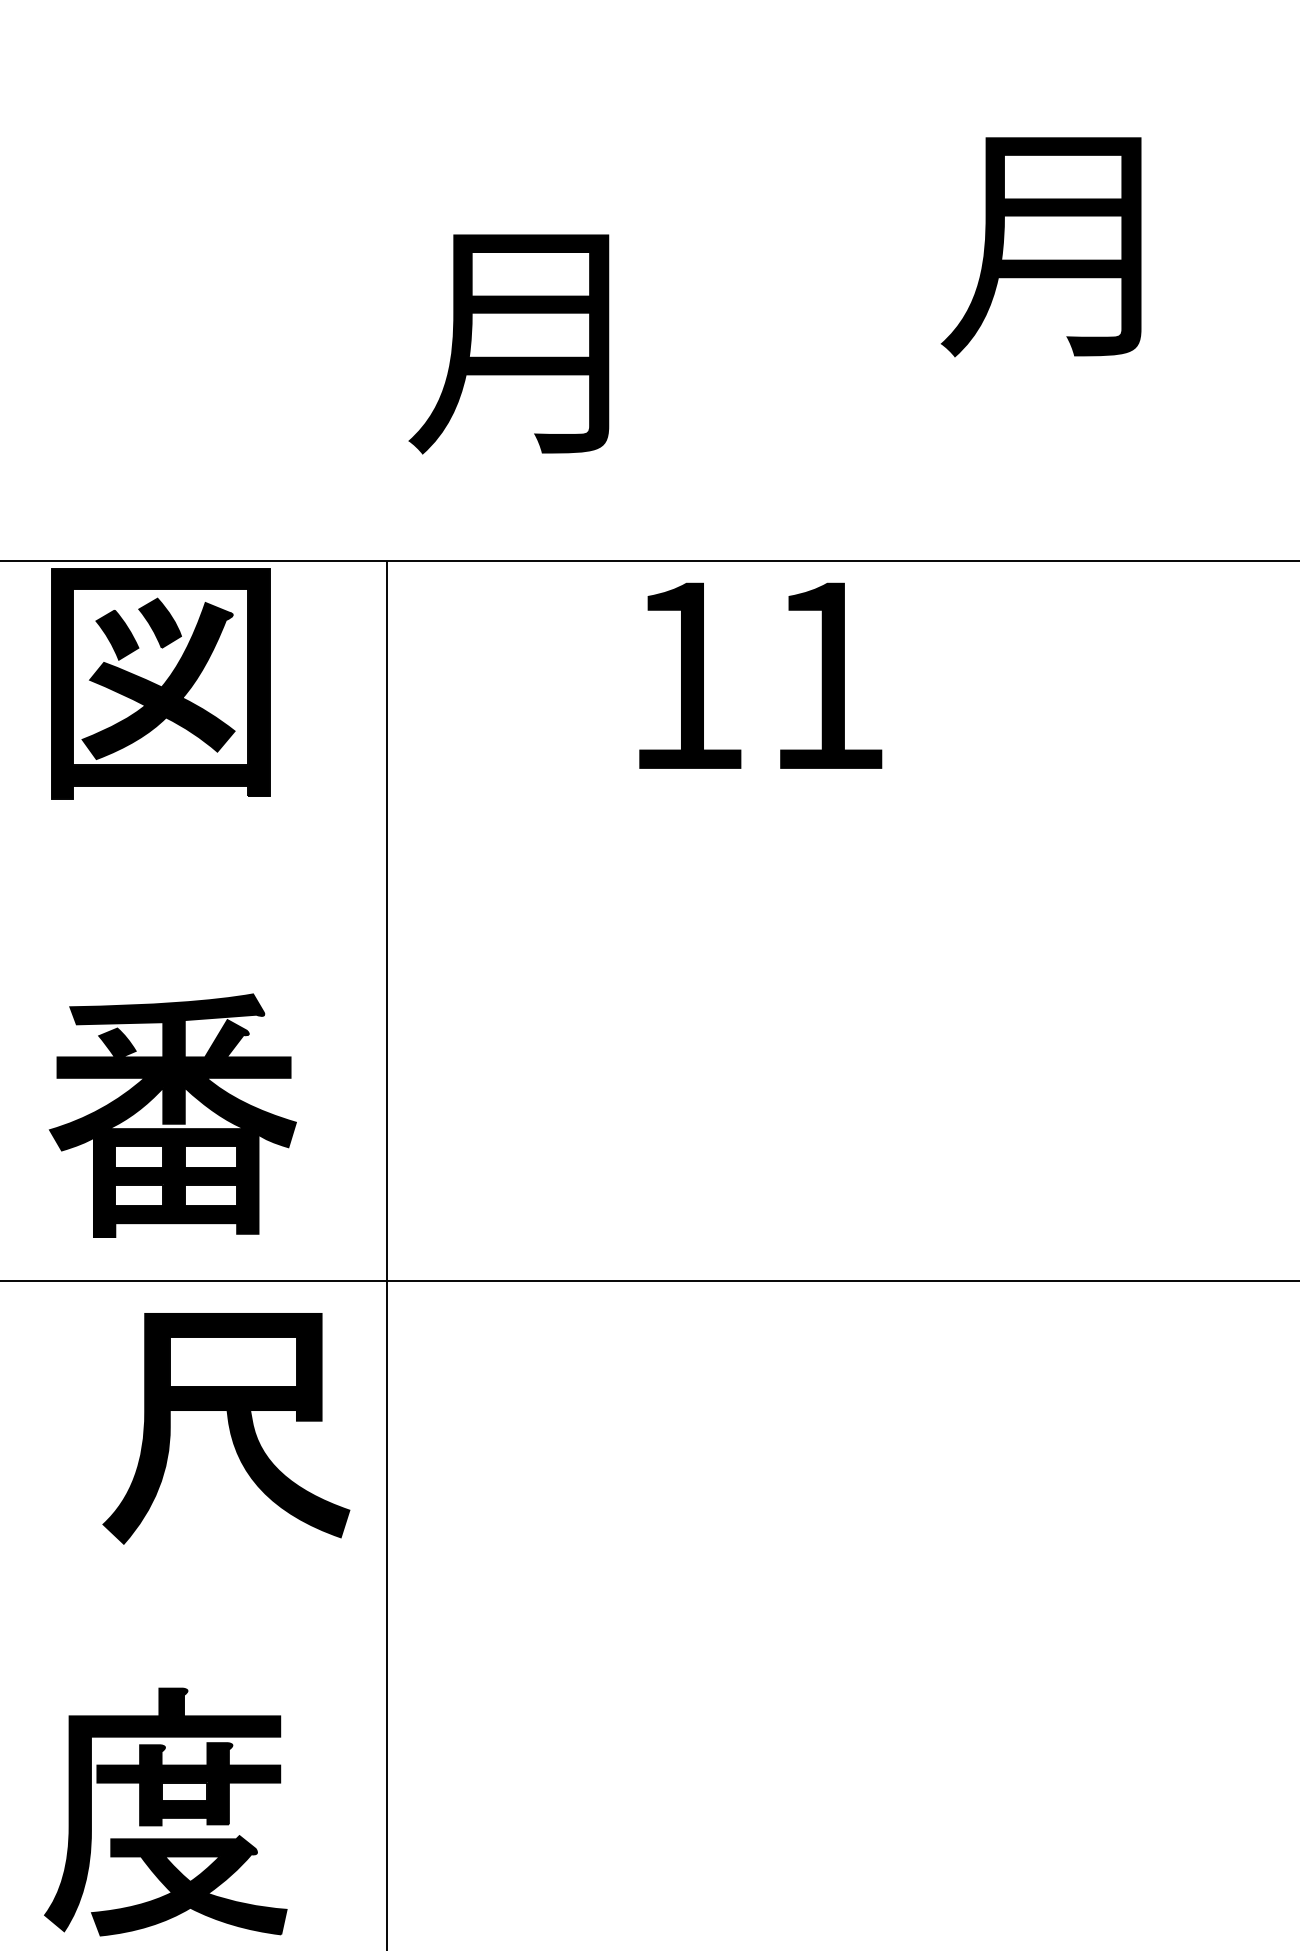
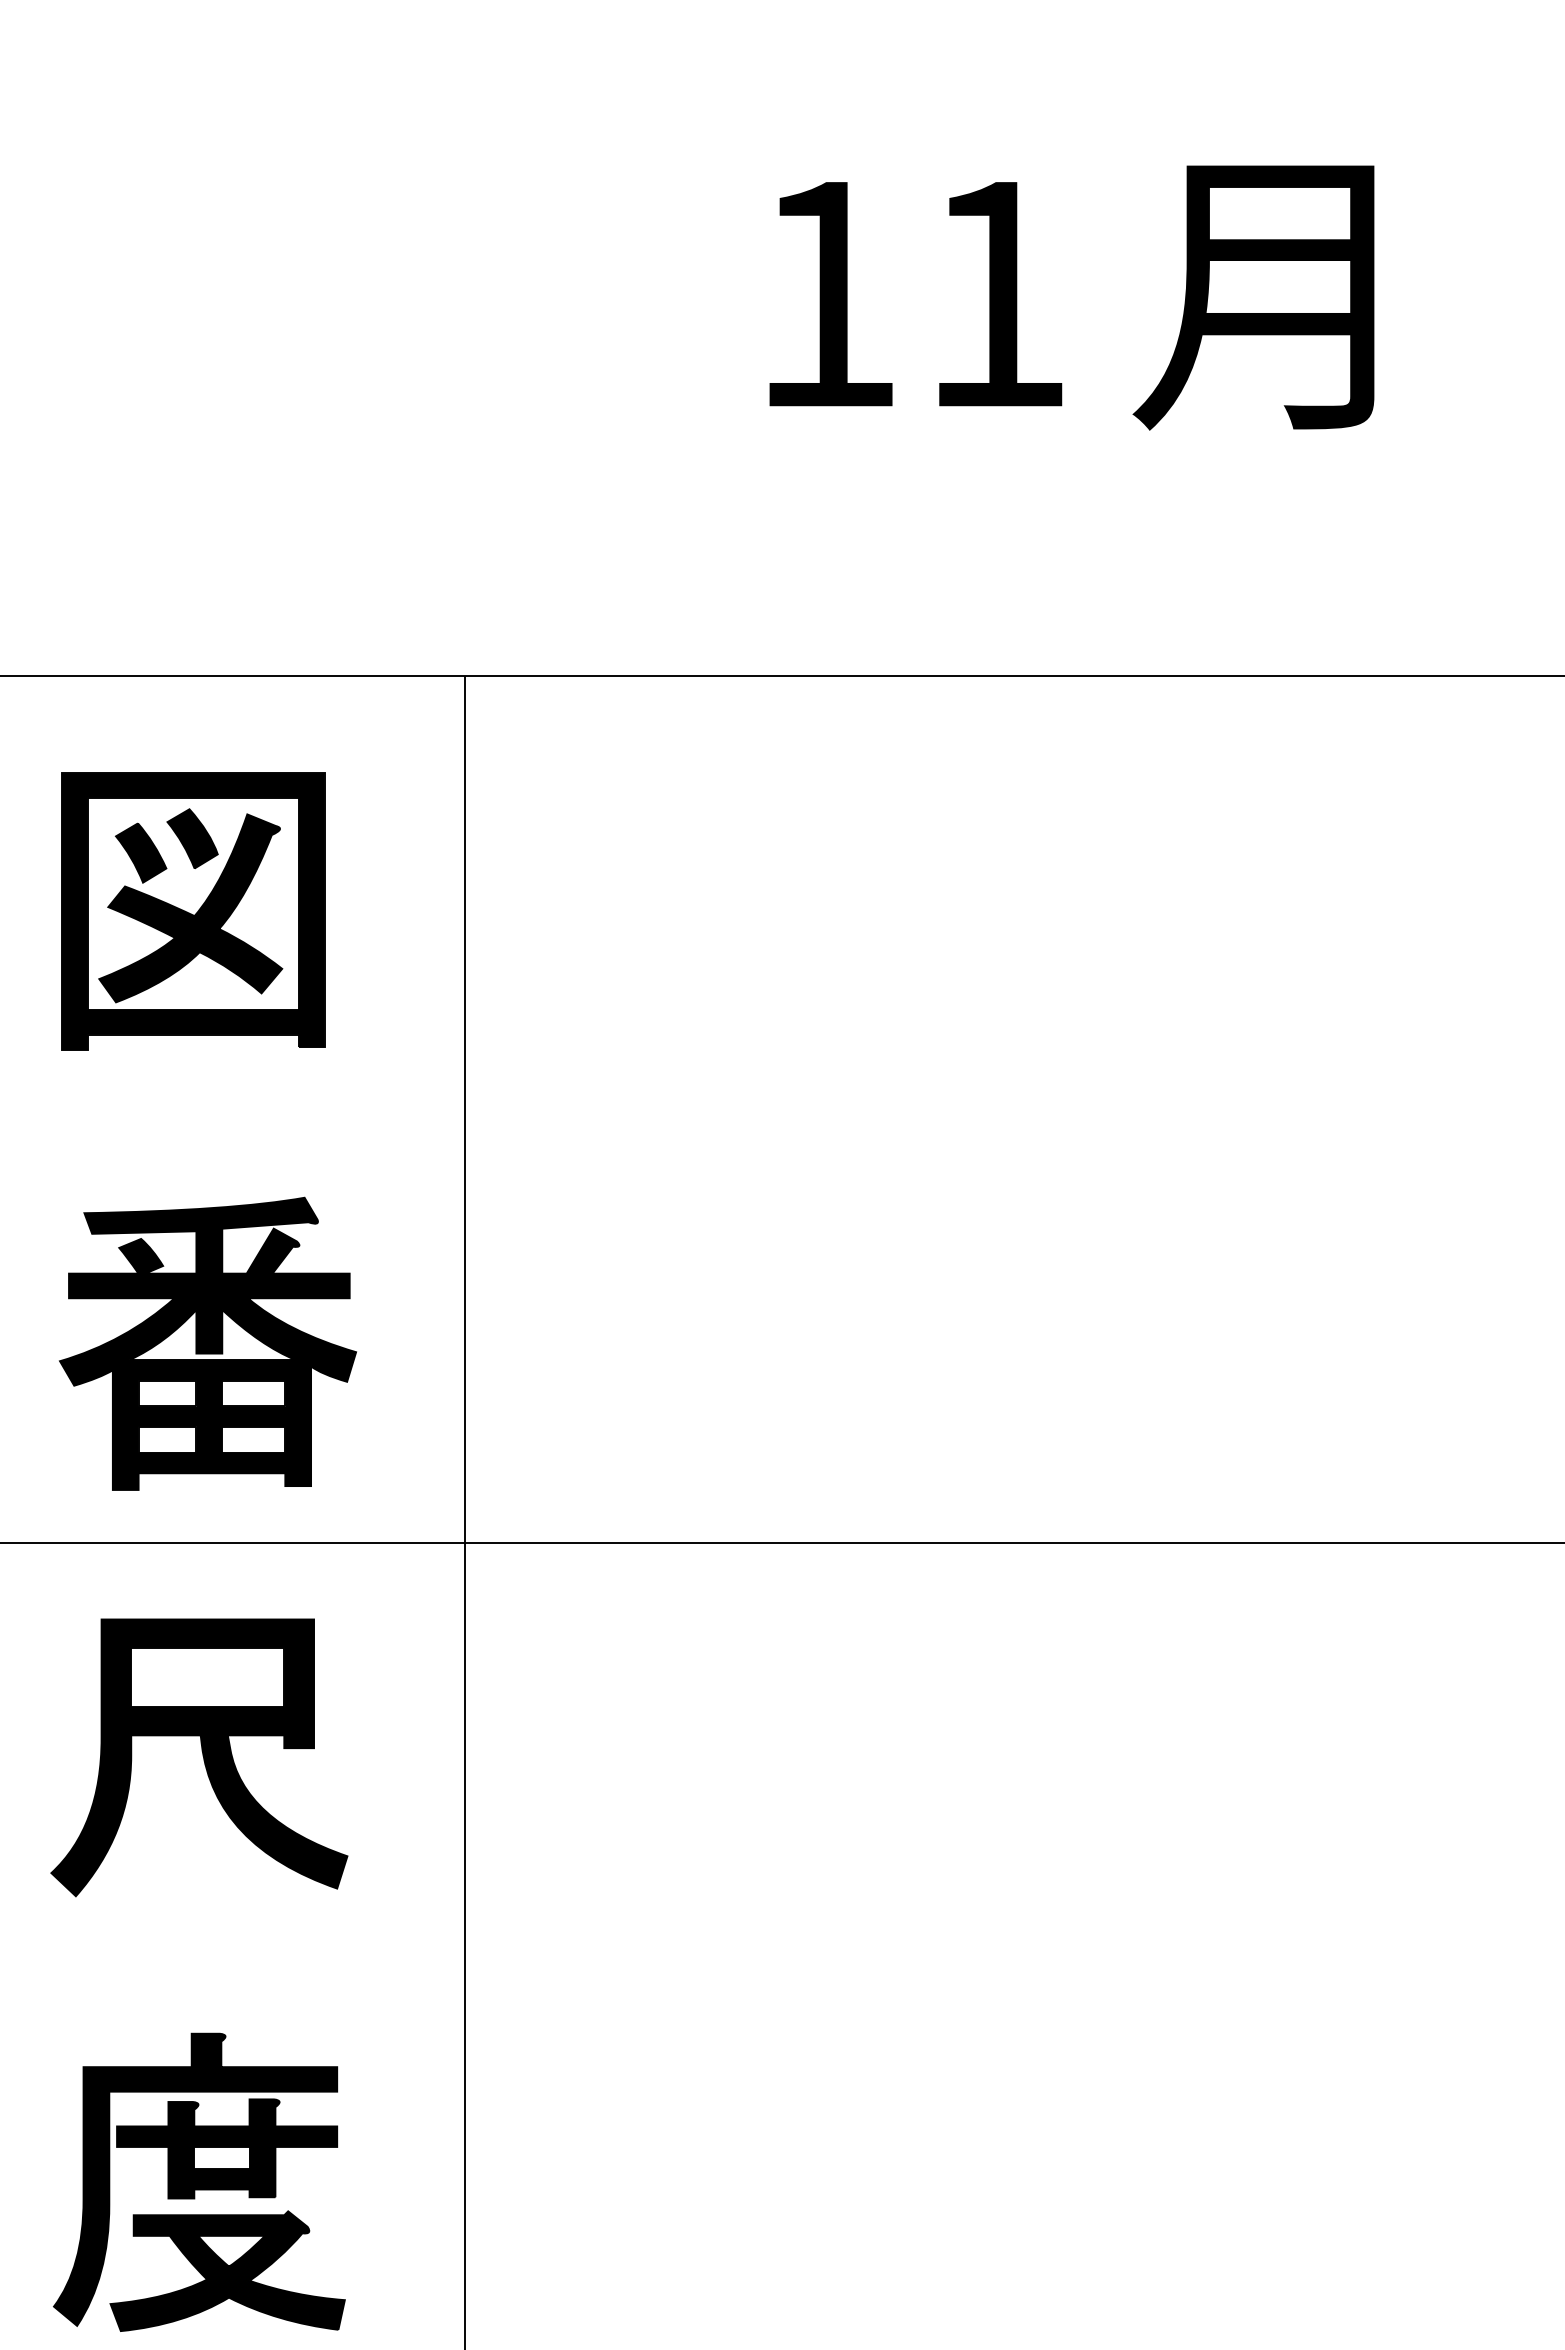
part: (508, 343) -> (612, 414), removed
text: (760, 676) -> (915, 294), moved
part: (160, 683) -> (193, 911), moved
part: (226, 1428) -> (199, 1757), moved

